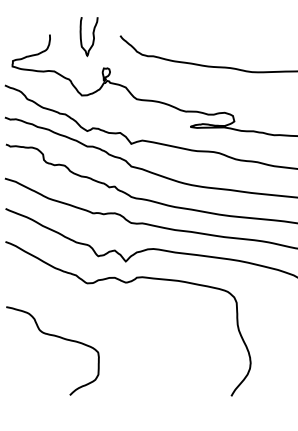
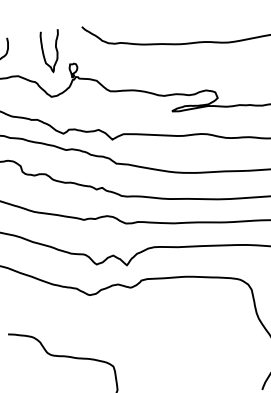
curve: (92, 35) -> (55, 49), moved

